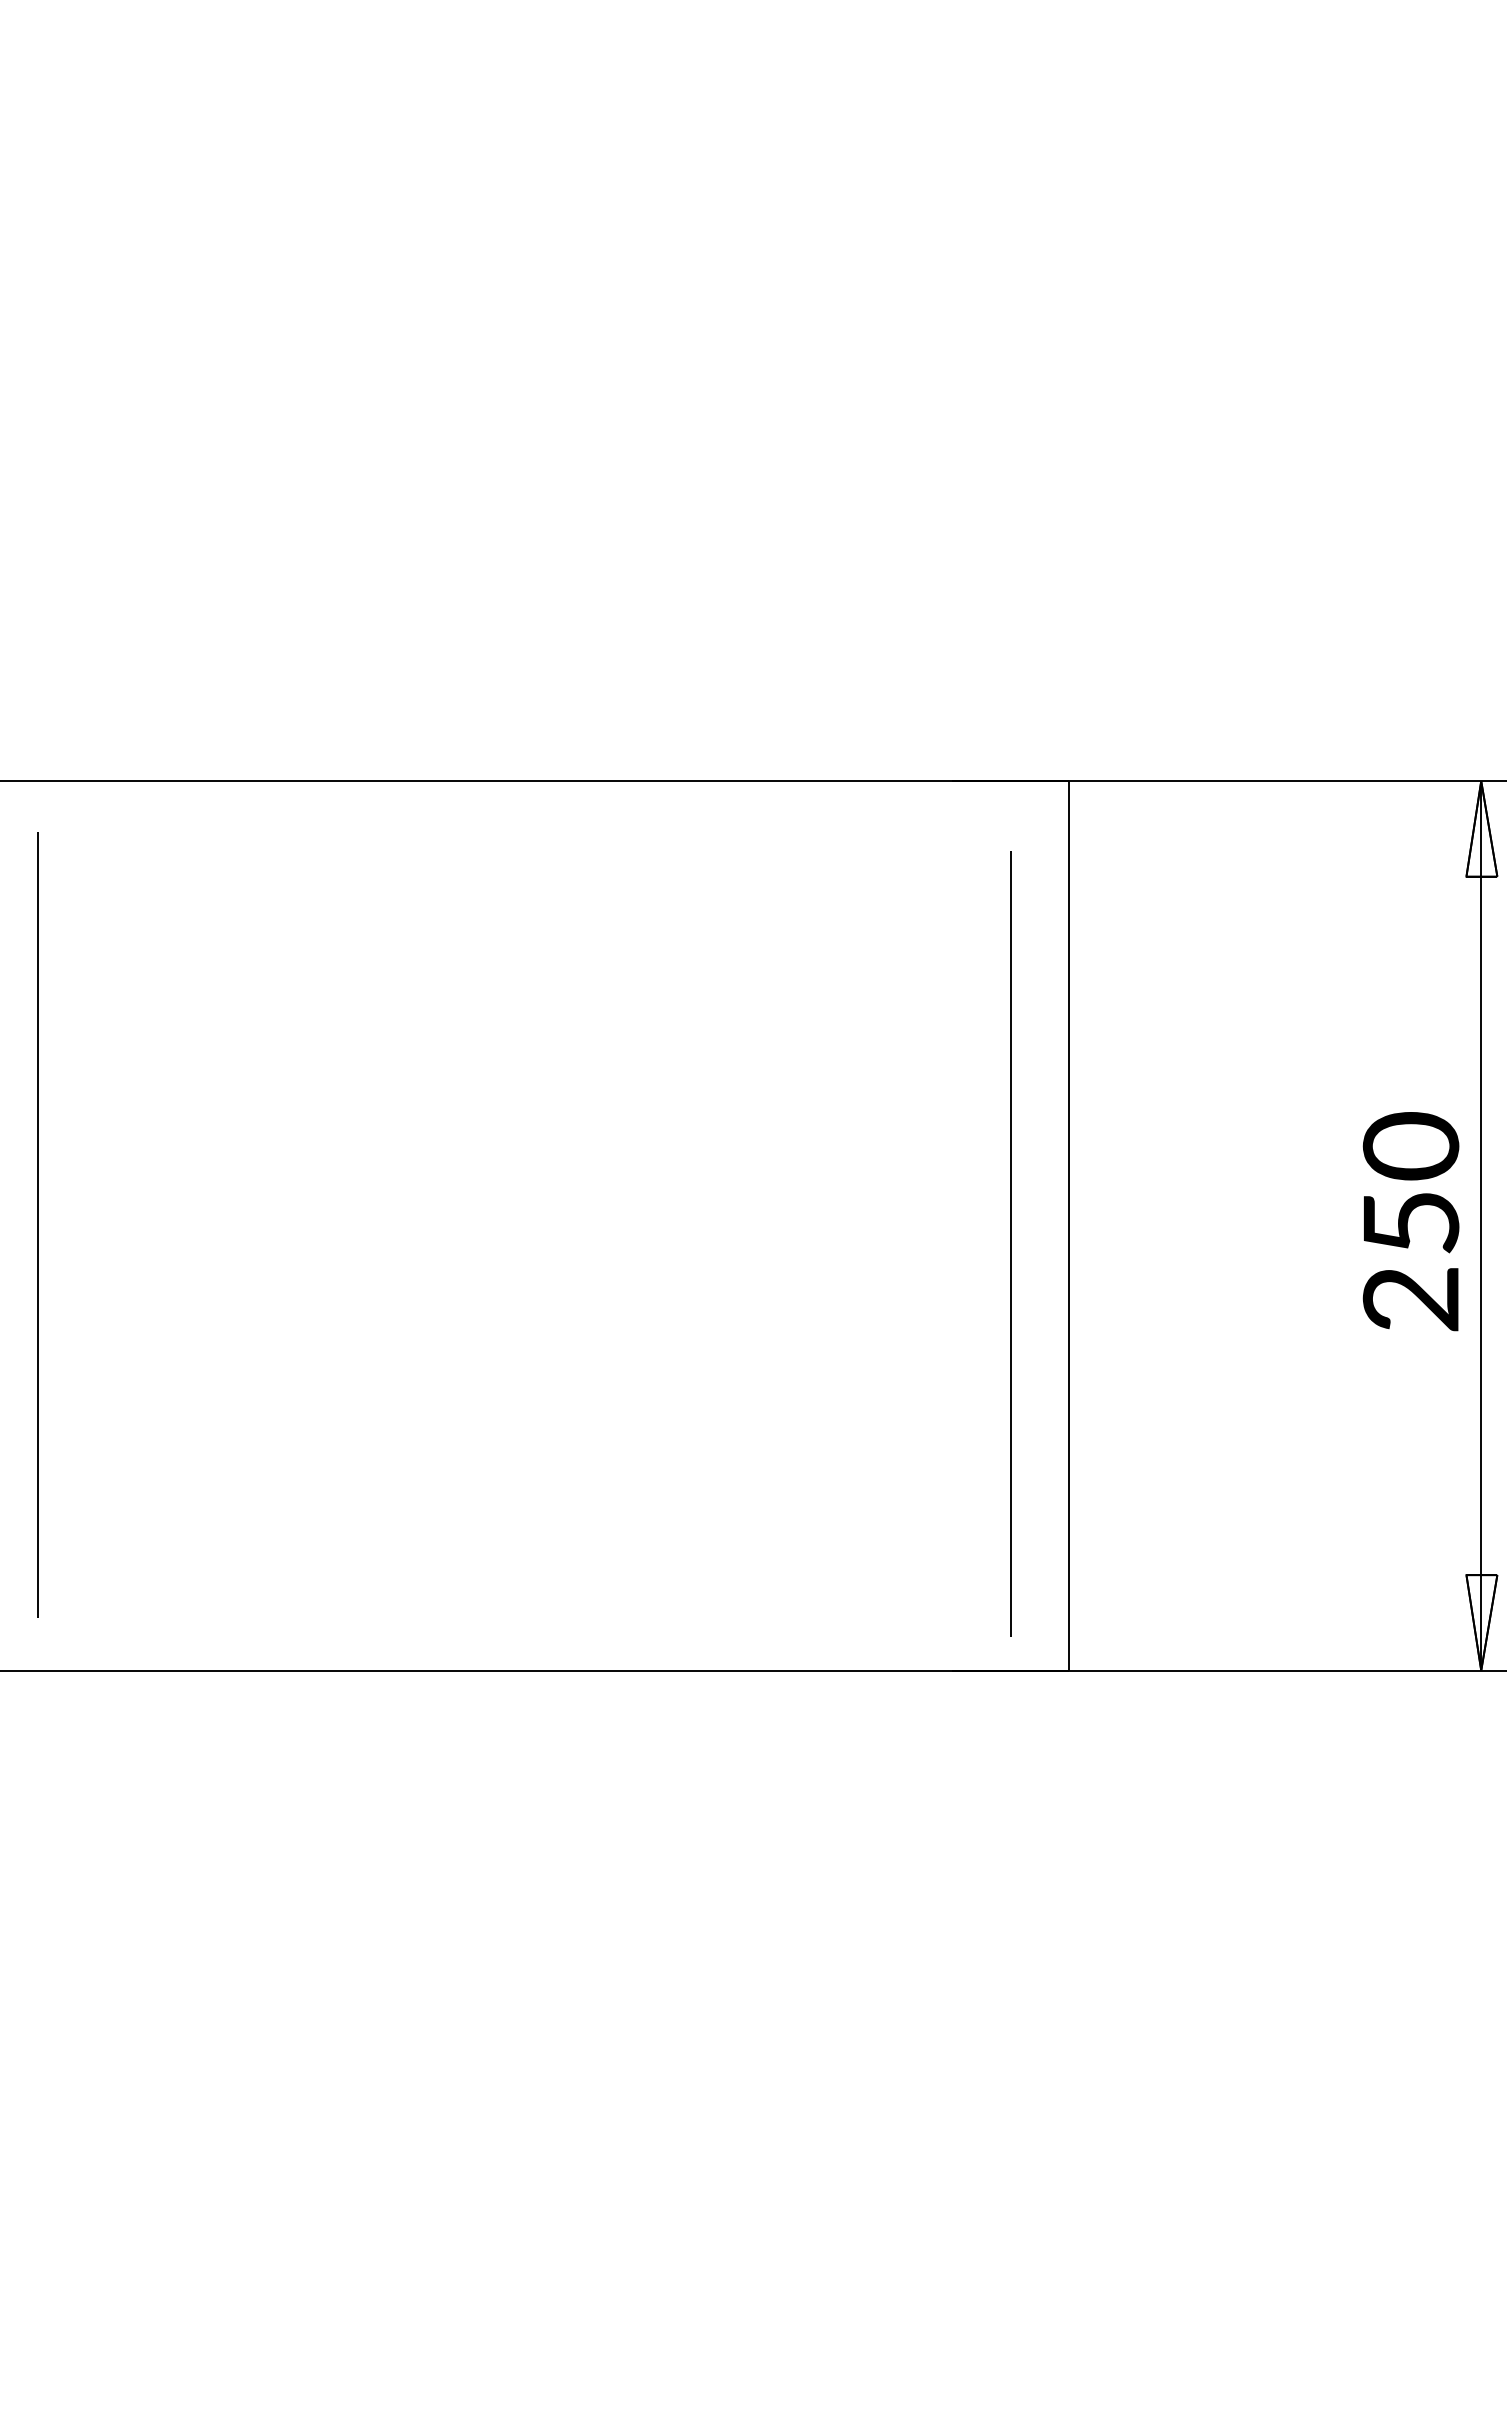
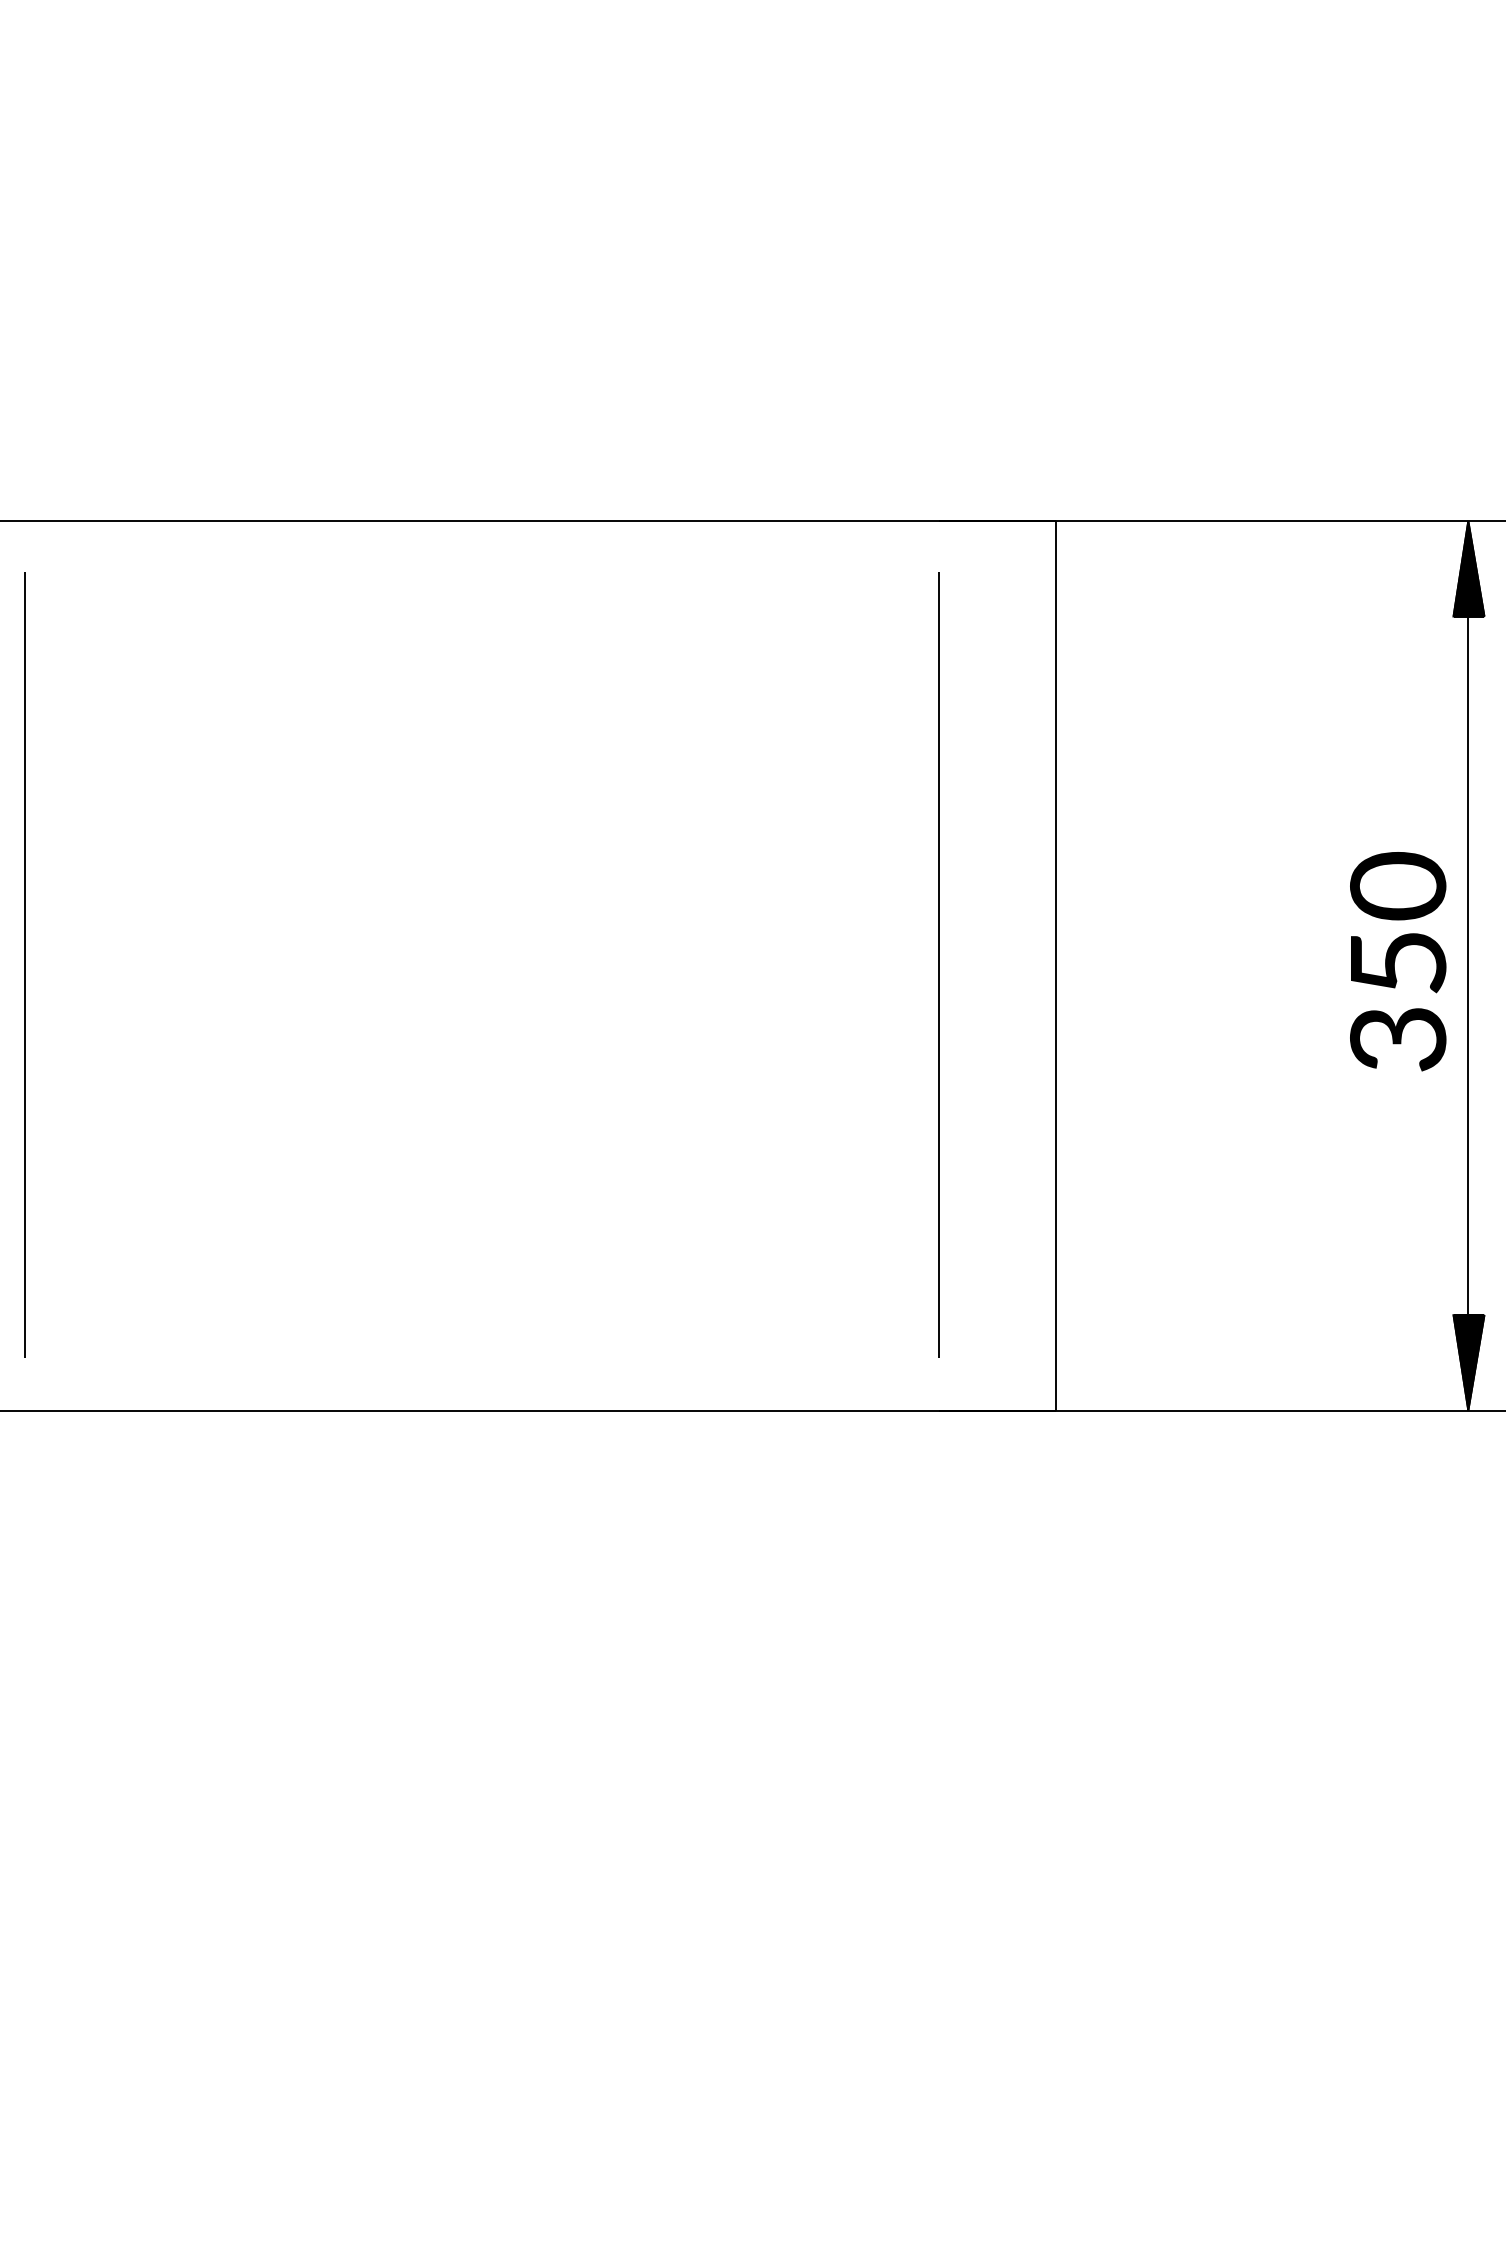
fill: (1481, 828) -> (1468, 568), added
line: (1010, 1243) -> (938, 964), moved
text: (1411, 1299) -> (1398, 1039), 250 -> 350
fill: (1481, 1622) -> (1468, 1362), added

